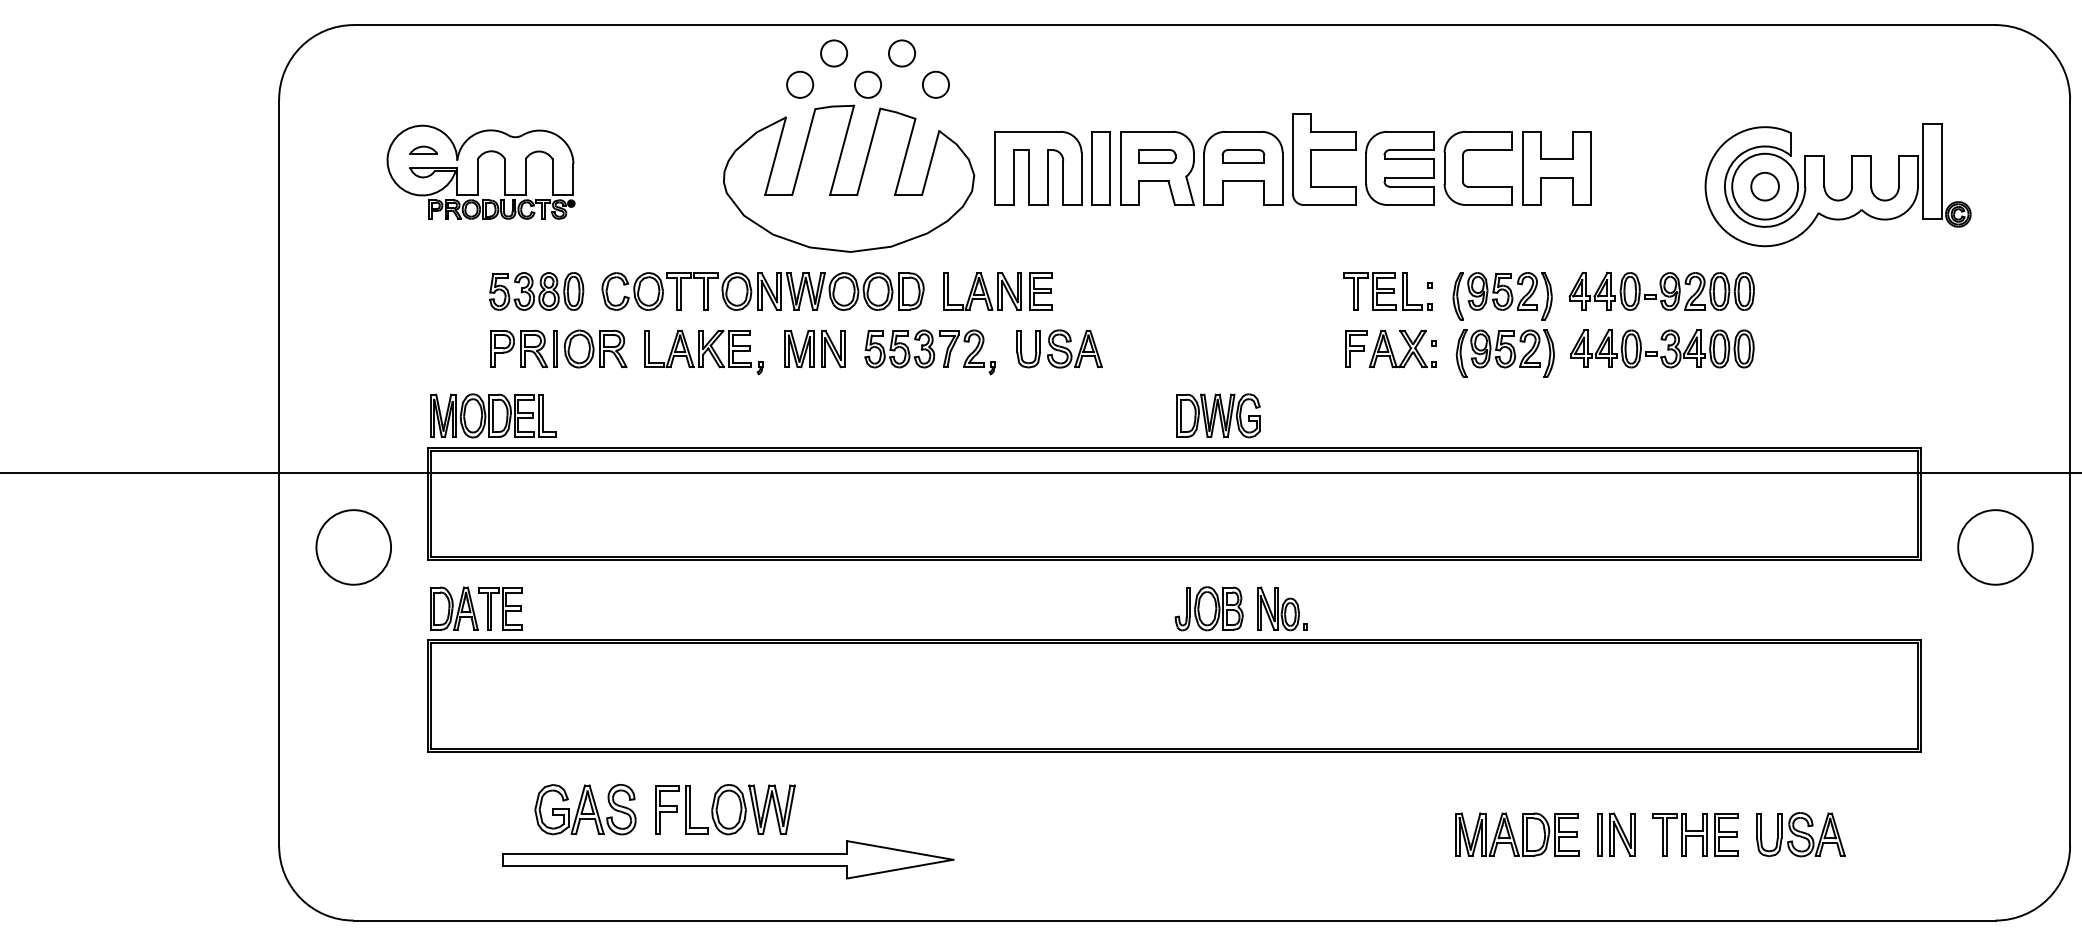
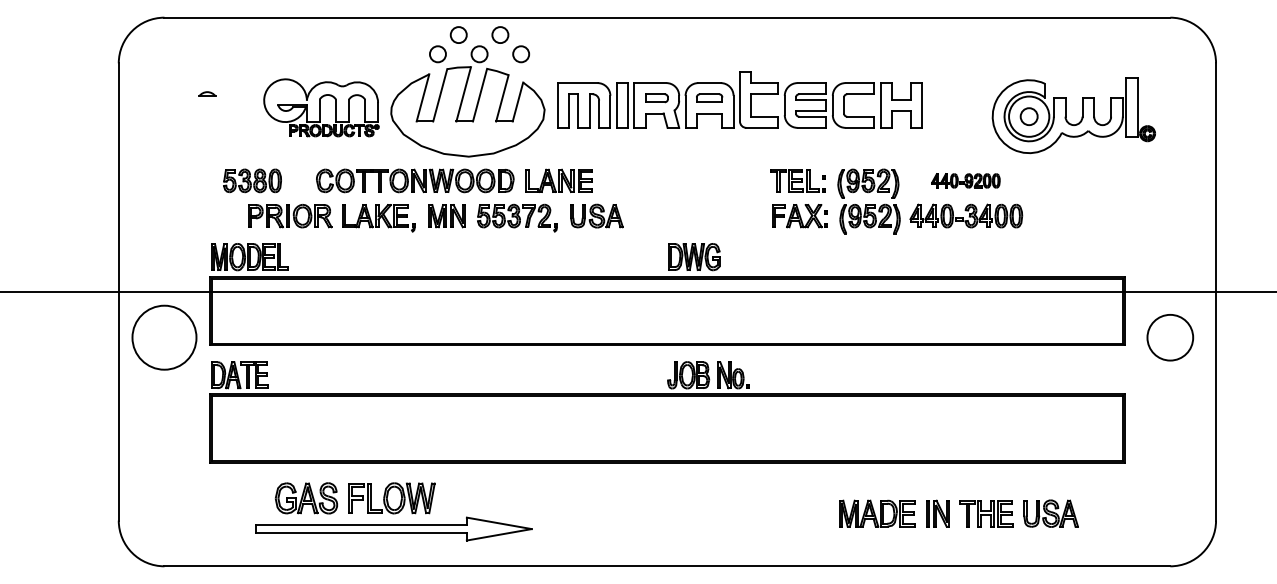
part: (481, 171) -> (321, 107), moved
part: (536, 290) -> (252, 180), moved
part: (1661, 290) -> (965, 180), size x0.6
circle: (353, 547) -> (164, 337), size x1.4

